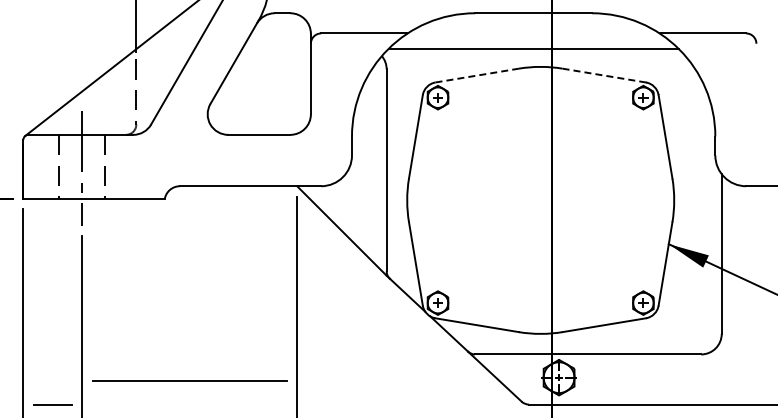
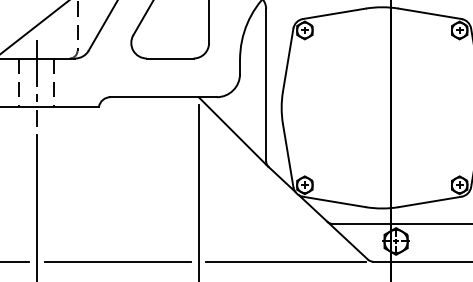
line: (477, 75) -> (334, 13), dashed -> solid
line: (604, 75) -> (430, 13), dashed -> solid
line: (189, 380) -> (117, 261), moved
line: (412, 404) -> (285, 261), added

